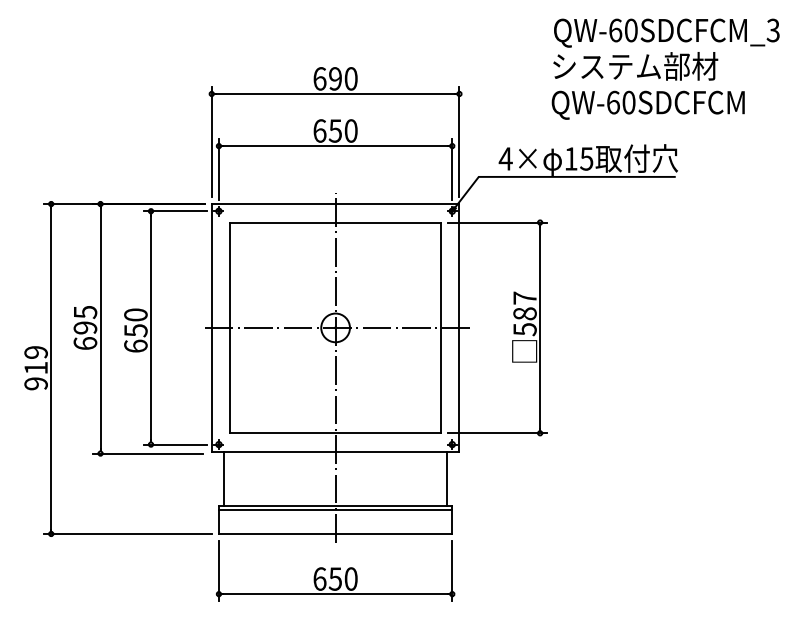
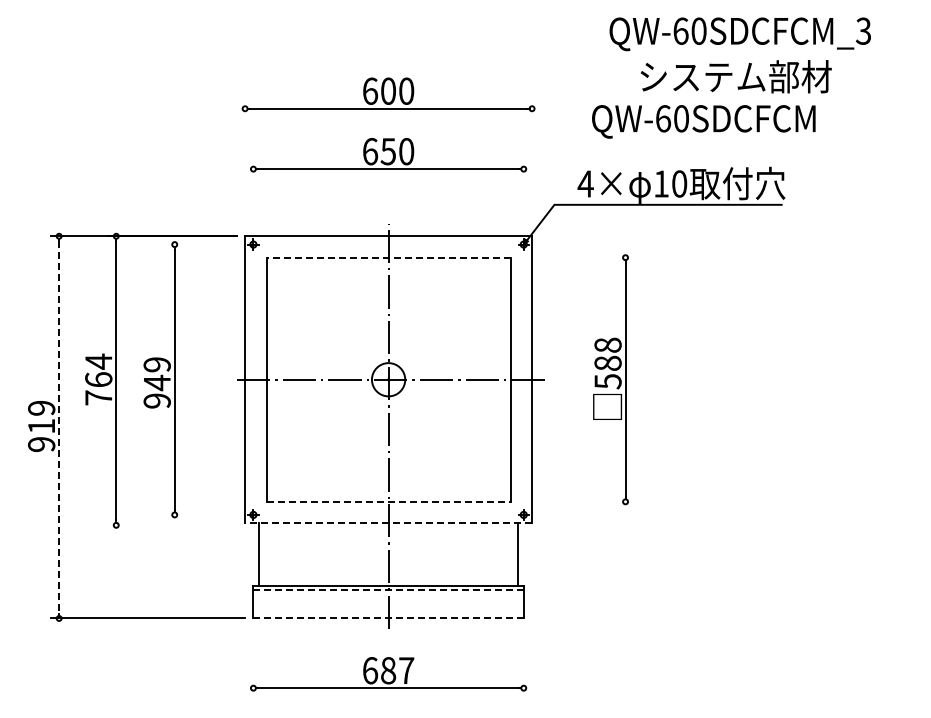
text: (666, 33) -> (739, 34), moved
text: (335, 78) -> (388, 90), 690 -> 600
text: (648, 104) -> (703, 121), moved
line: (212, 141) -> (245, 163), removed
line: (459, 141) -> (532, 163), removed
text: (586, 158) -> (679, 183), 15 -> 10
line: (219, 168) -> (253, 195), removed
line: (452, 168) -> (523, 195), removed
line: (174, 211) -> (202, 244), removed
line: (335, 222) -> (388, 257), solid -> dashed
line: (496, 222) -> (575, 257), removed
text: (524, 297) -> (607, 344), 587 -> 588
text: (85, 327) -> (98, 379), 695 -> 764
text: (135, 330) -> (156, 382), 650 -> 949
line: (51, 369) -> (59, 427), solid -> dashed
line: (336, 433) -> (389, 501), solid -> dashed
line: (496, 433) -> (575, 501), removed
line: (174, 444) -> (202, 514), removed
line: (335, 451) -> (388, 523), solid -> dashed
line: (147, 453) -> (170, 525), removed
line: (335, 509) -> (388, 590), solid -> dashed
line: (336, 534) -> (389, 618), solid -> dashed
line: (219, 571) -> (253, 661), removed
line: (452, 571) -> (523, 661), removed
text: (343, 578) -> (397, 670), 650 -> 687

